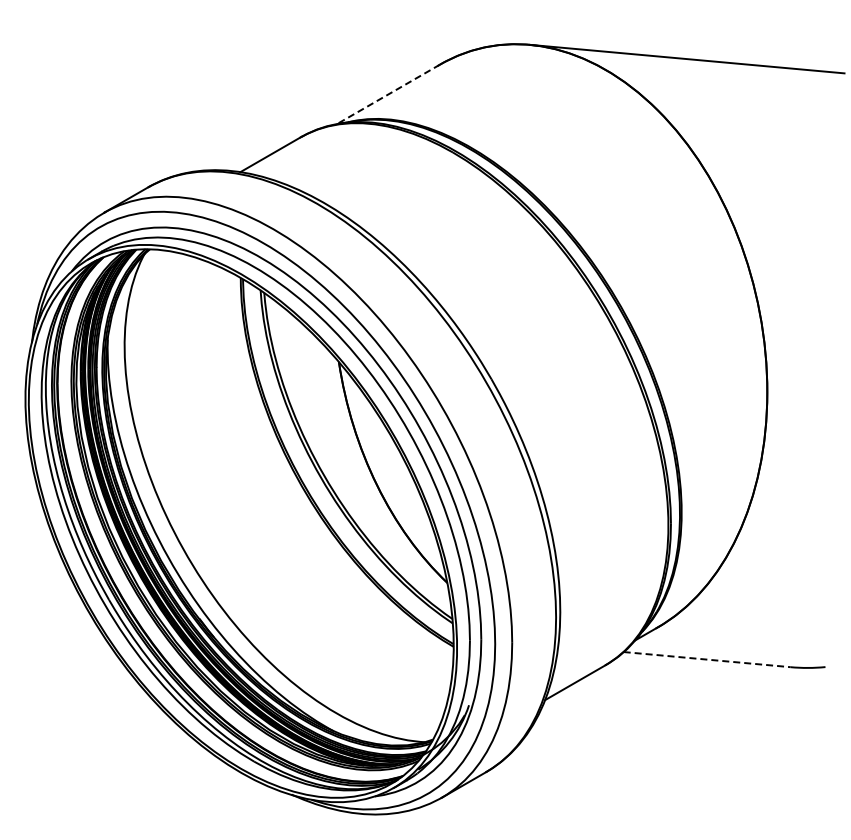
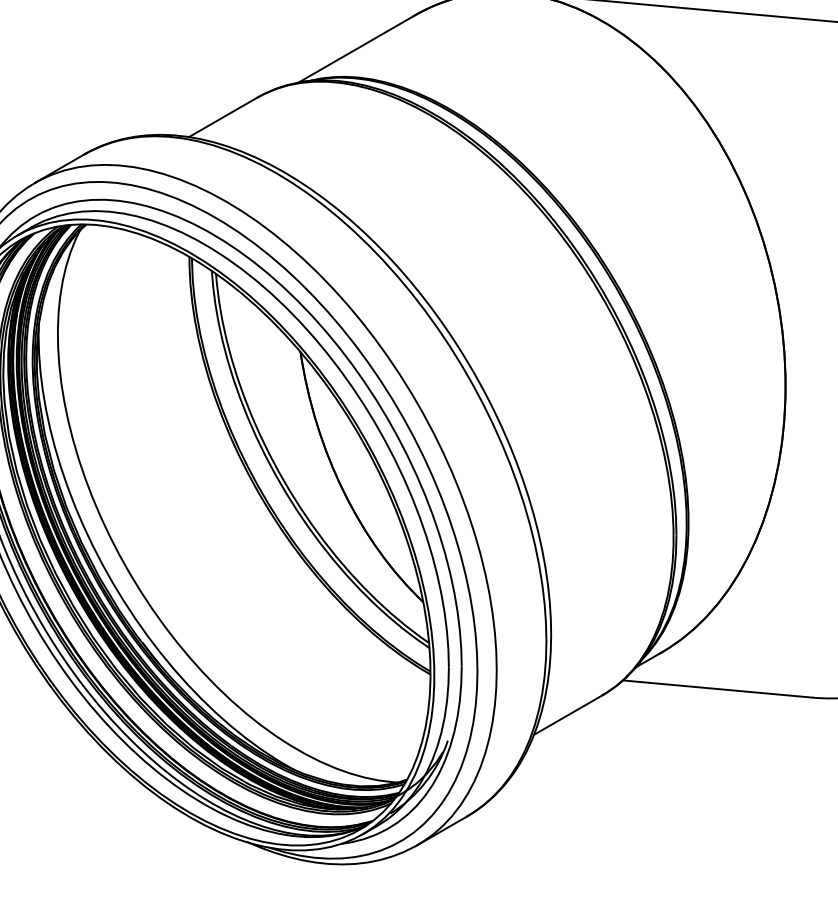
line: (388, 94) -> (356, 49), dashed -> solid
line: (707, 659) -> (717, 688), dashed -> solid

